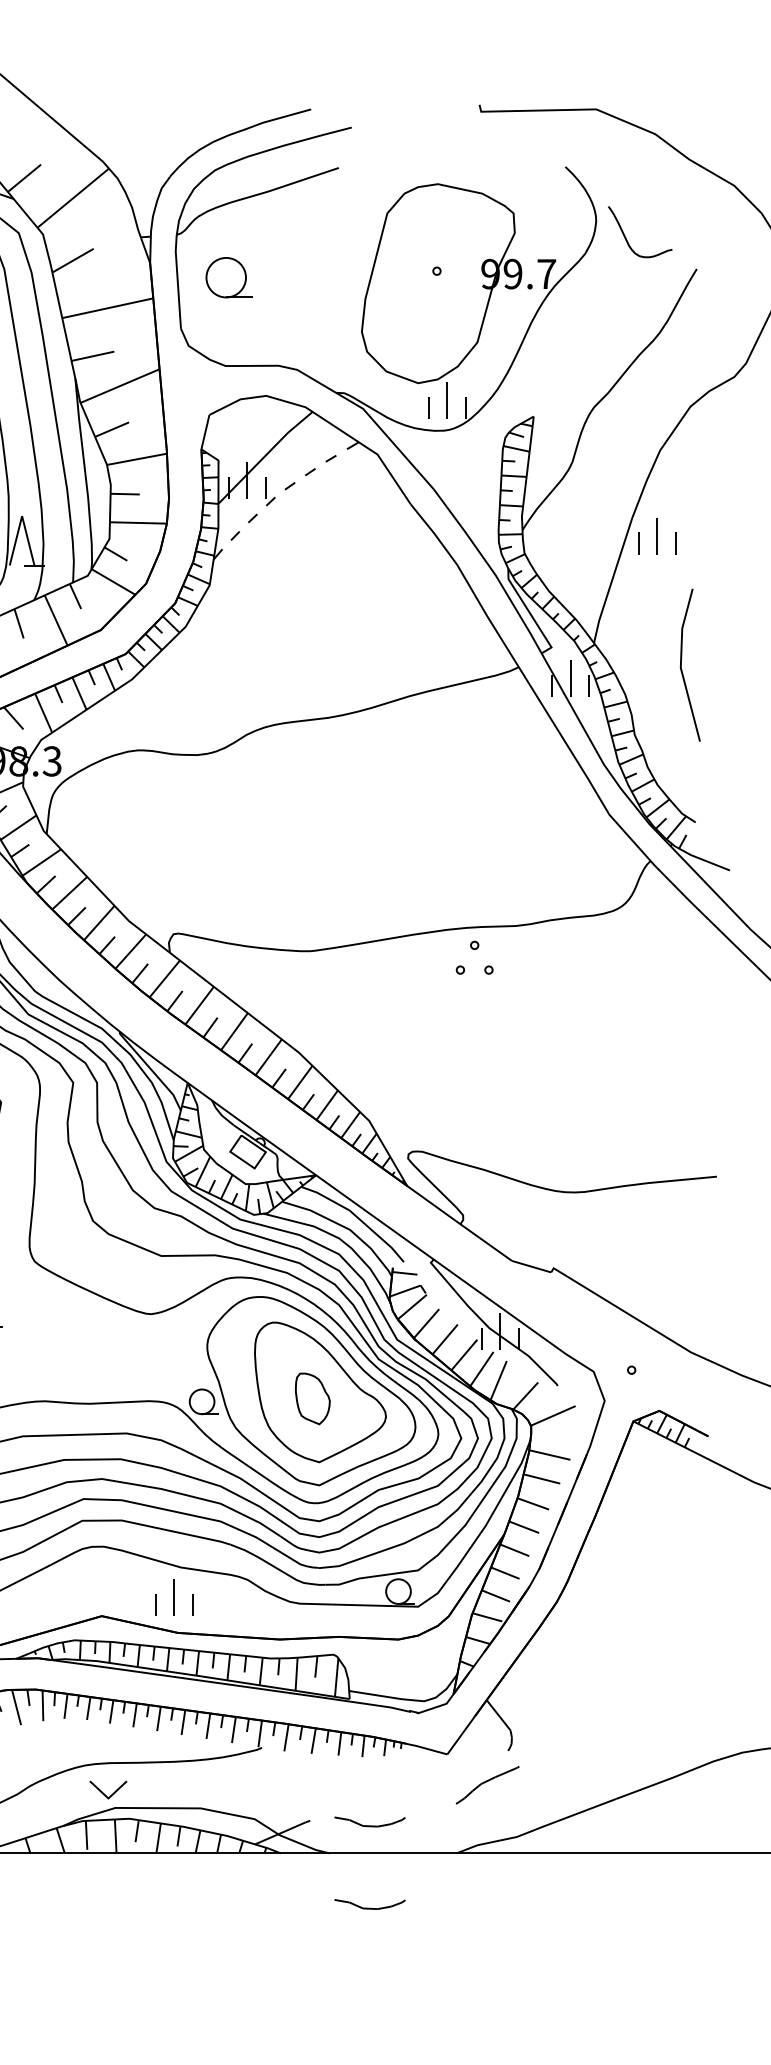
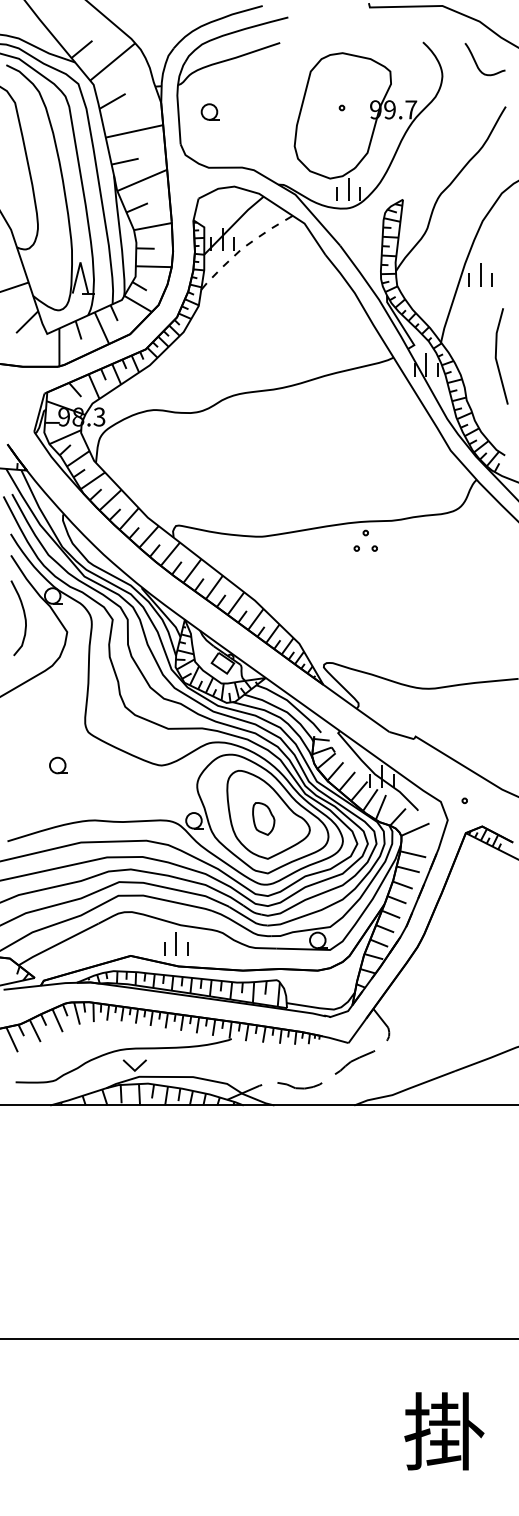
curve: (628, 238) -> (477, 63), moved
part: (226, 276) -> (209, 111), size x0.62
part: (486, 1785) -> (354, 1062), moved
part: (369, 1904) -> (299, 1137), removed

